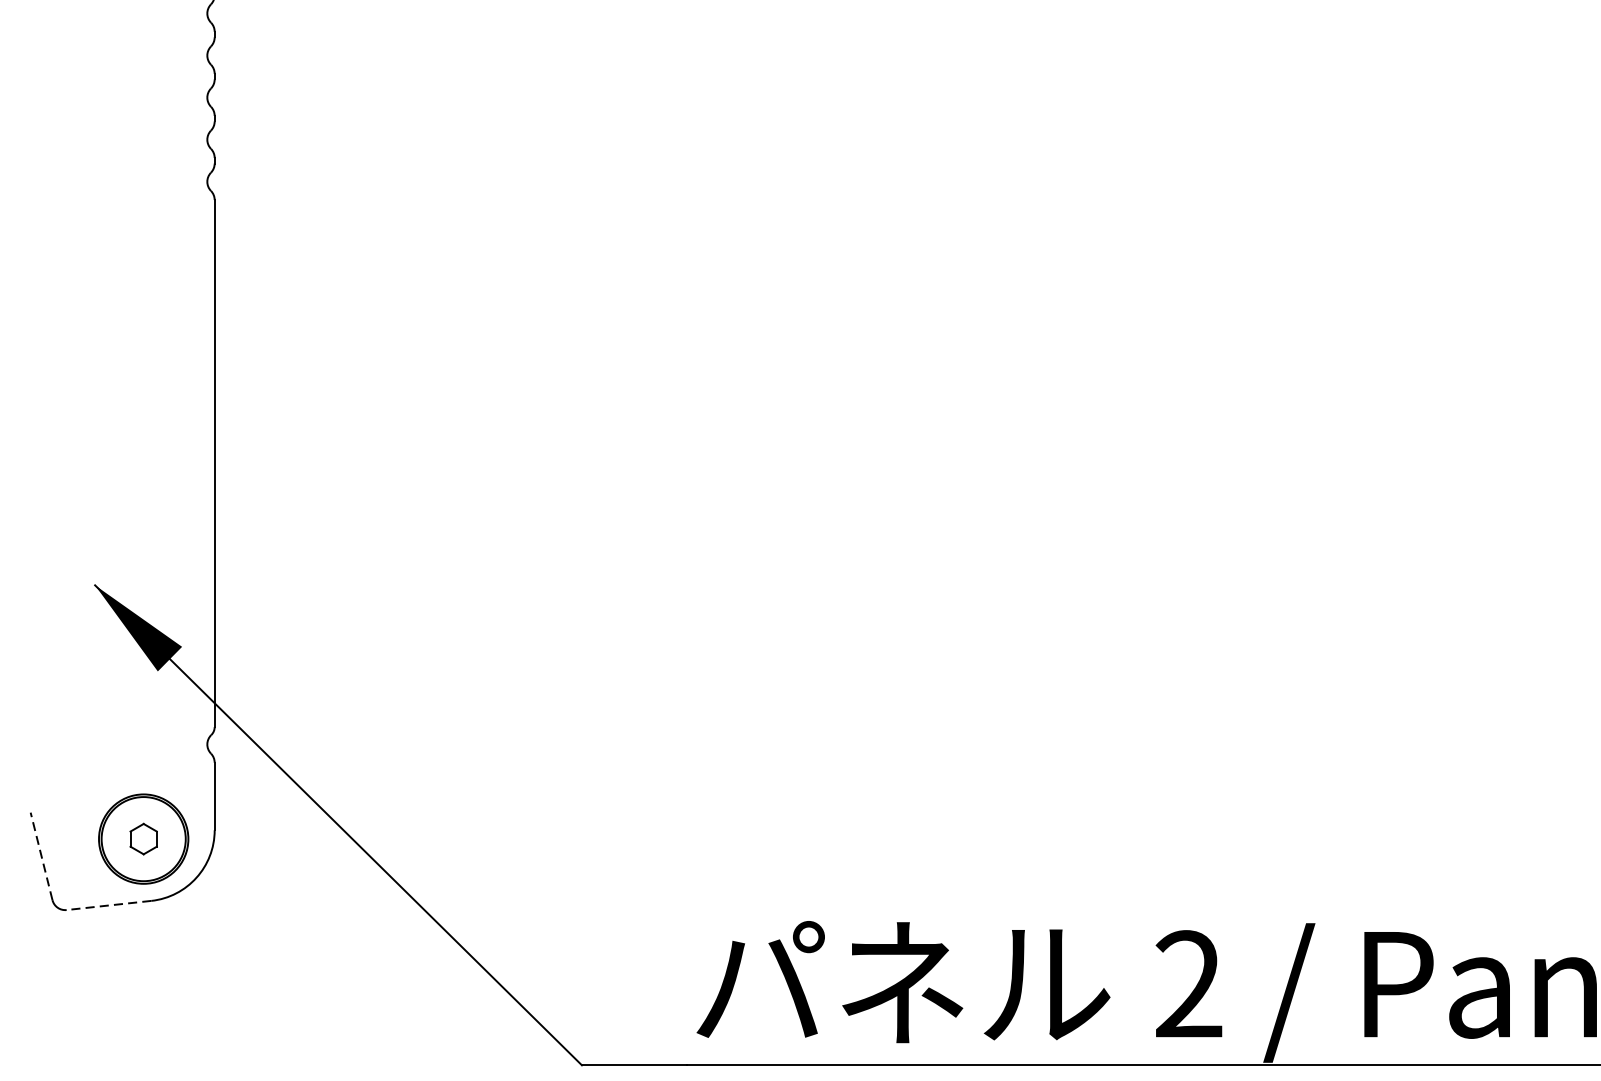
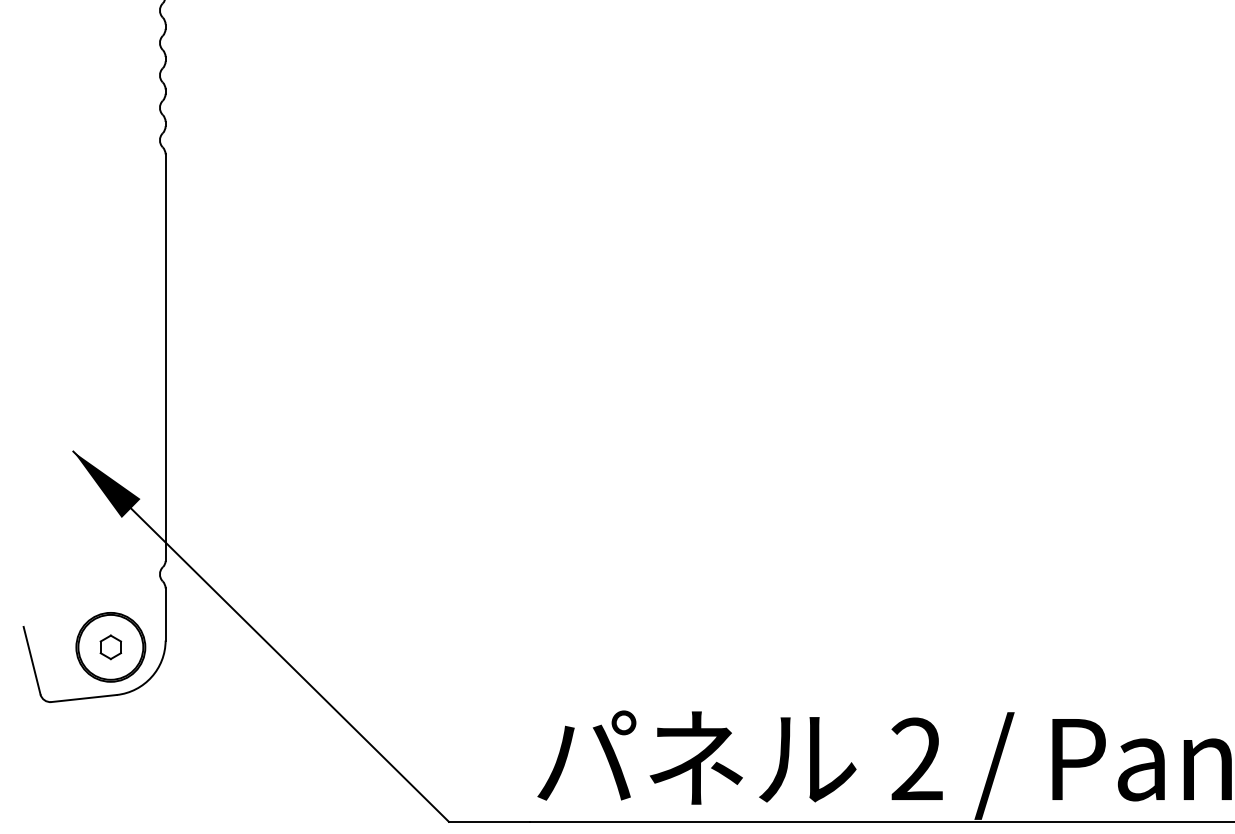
line: (42, 856) -> (32, 660), dashed -> solid
line: (109, 905) -> (84, 698), dashed -> solid

